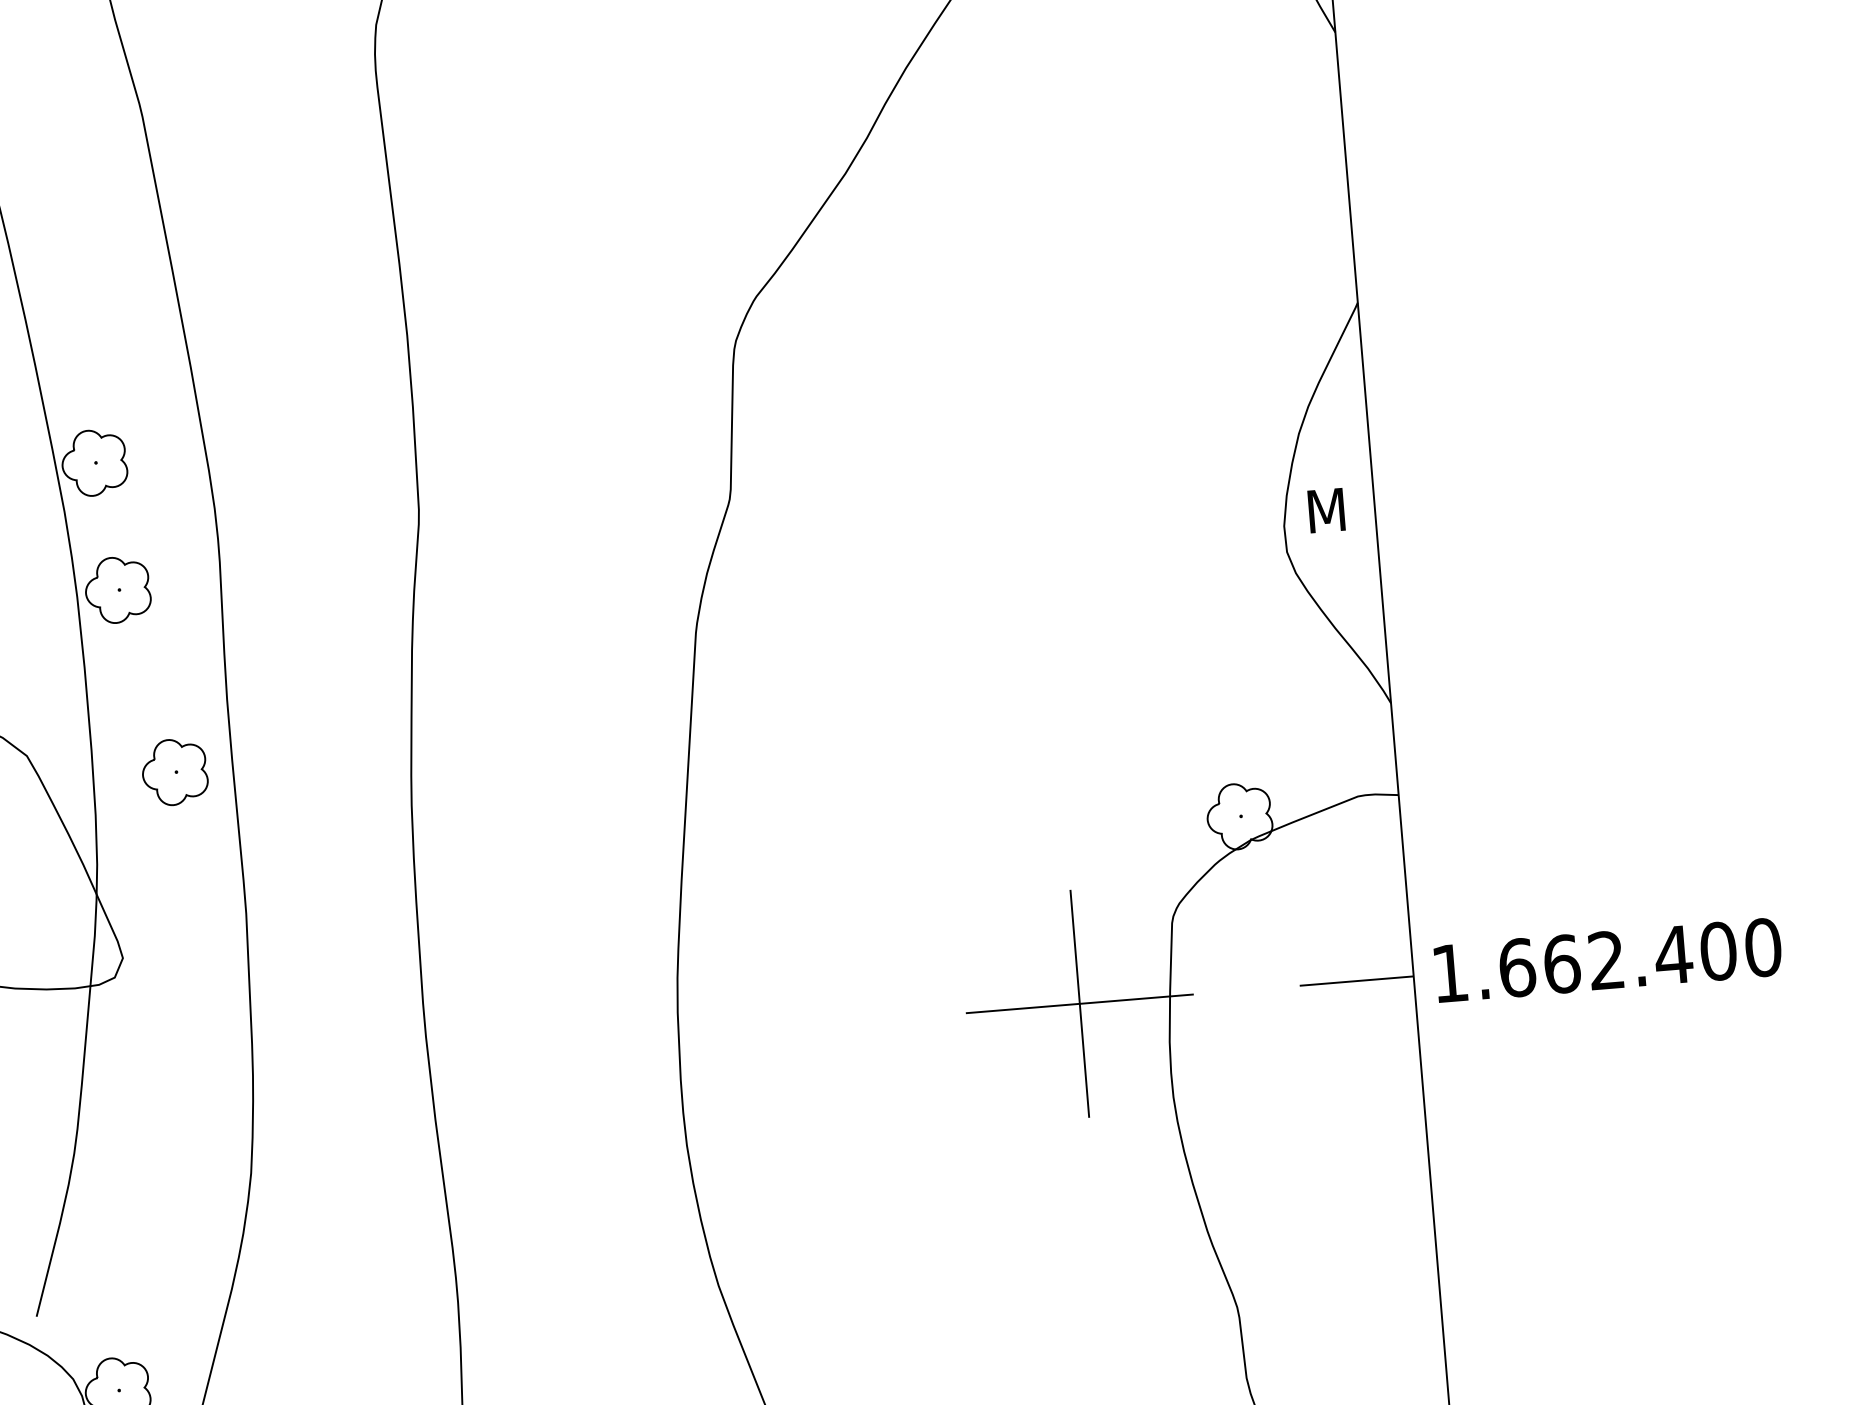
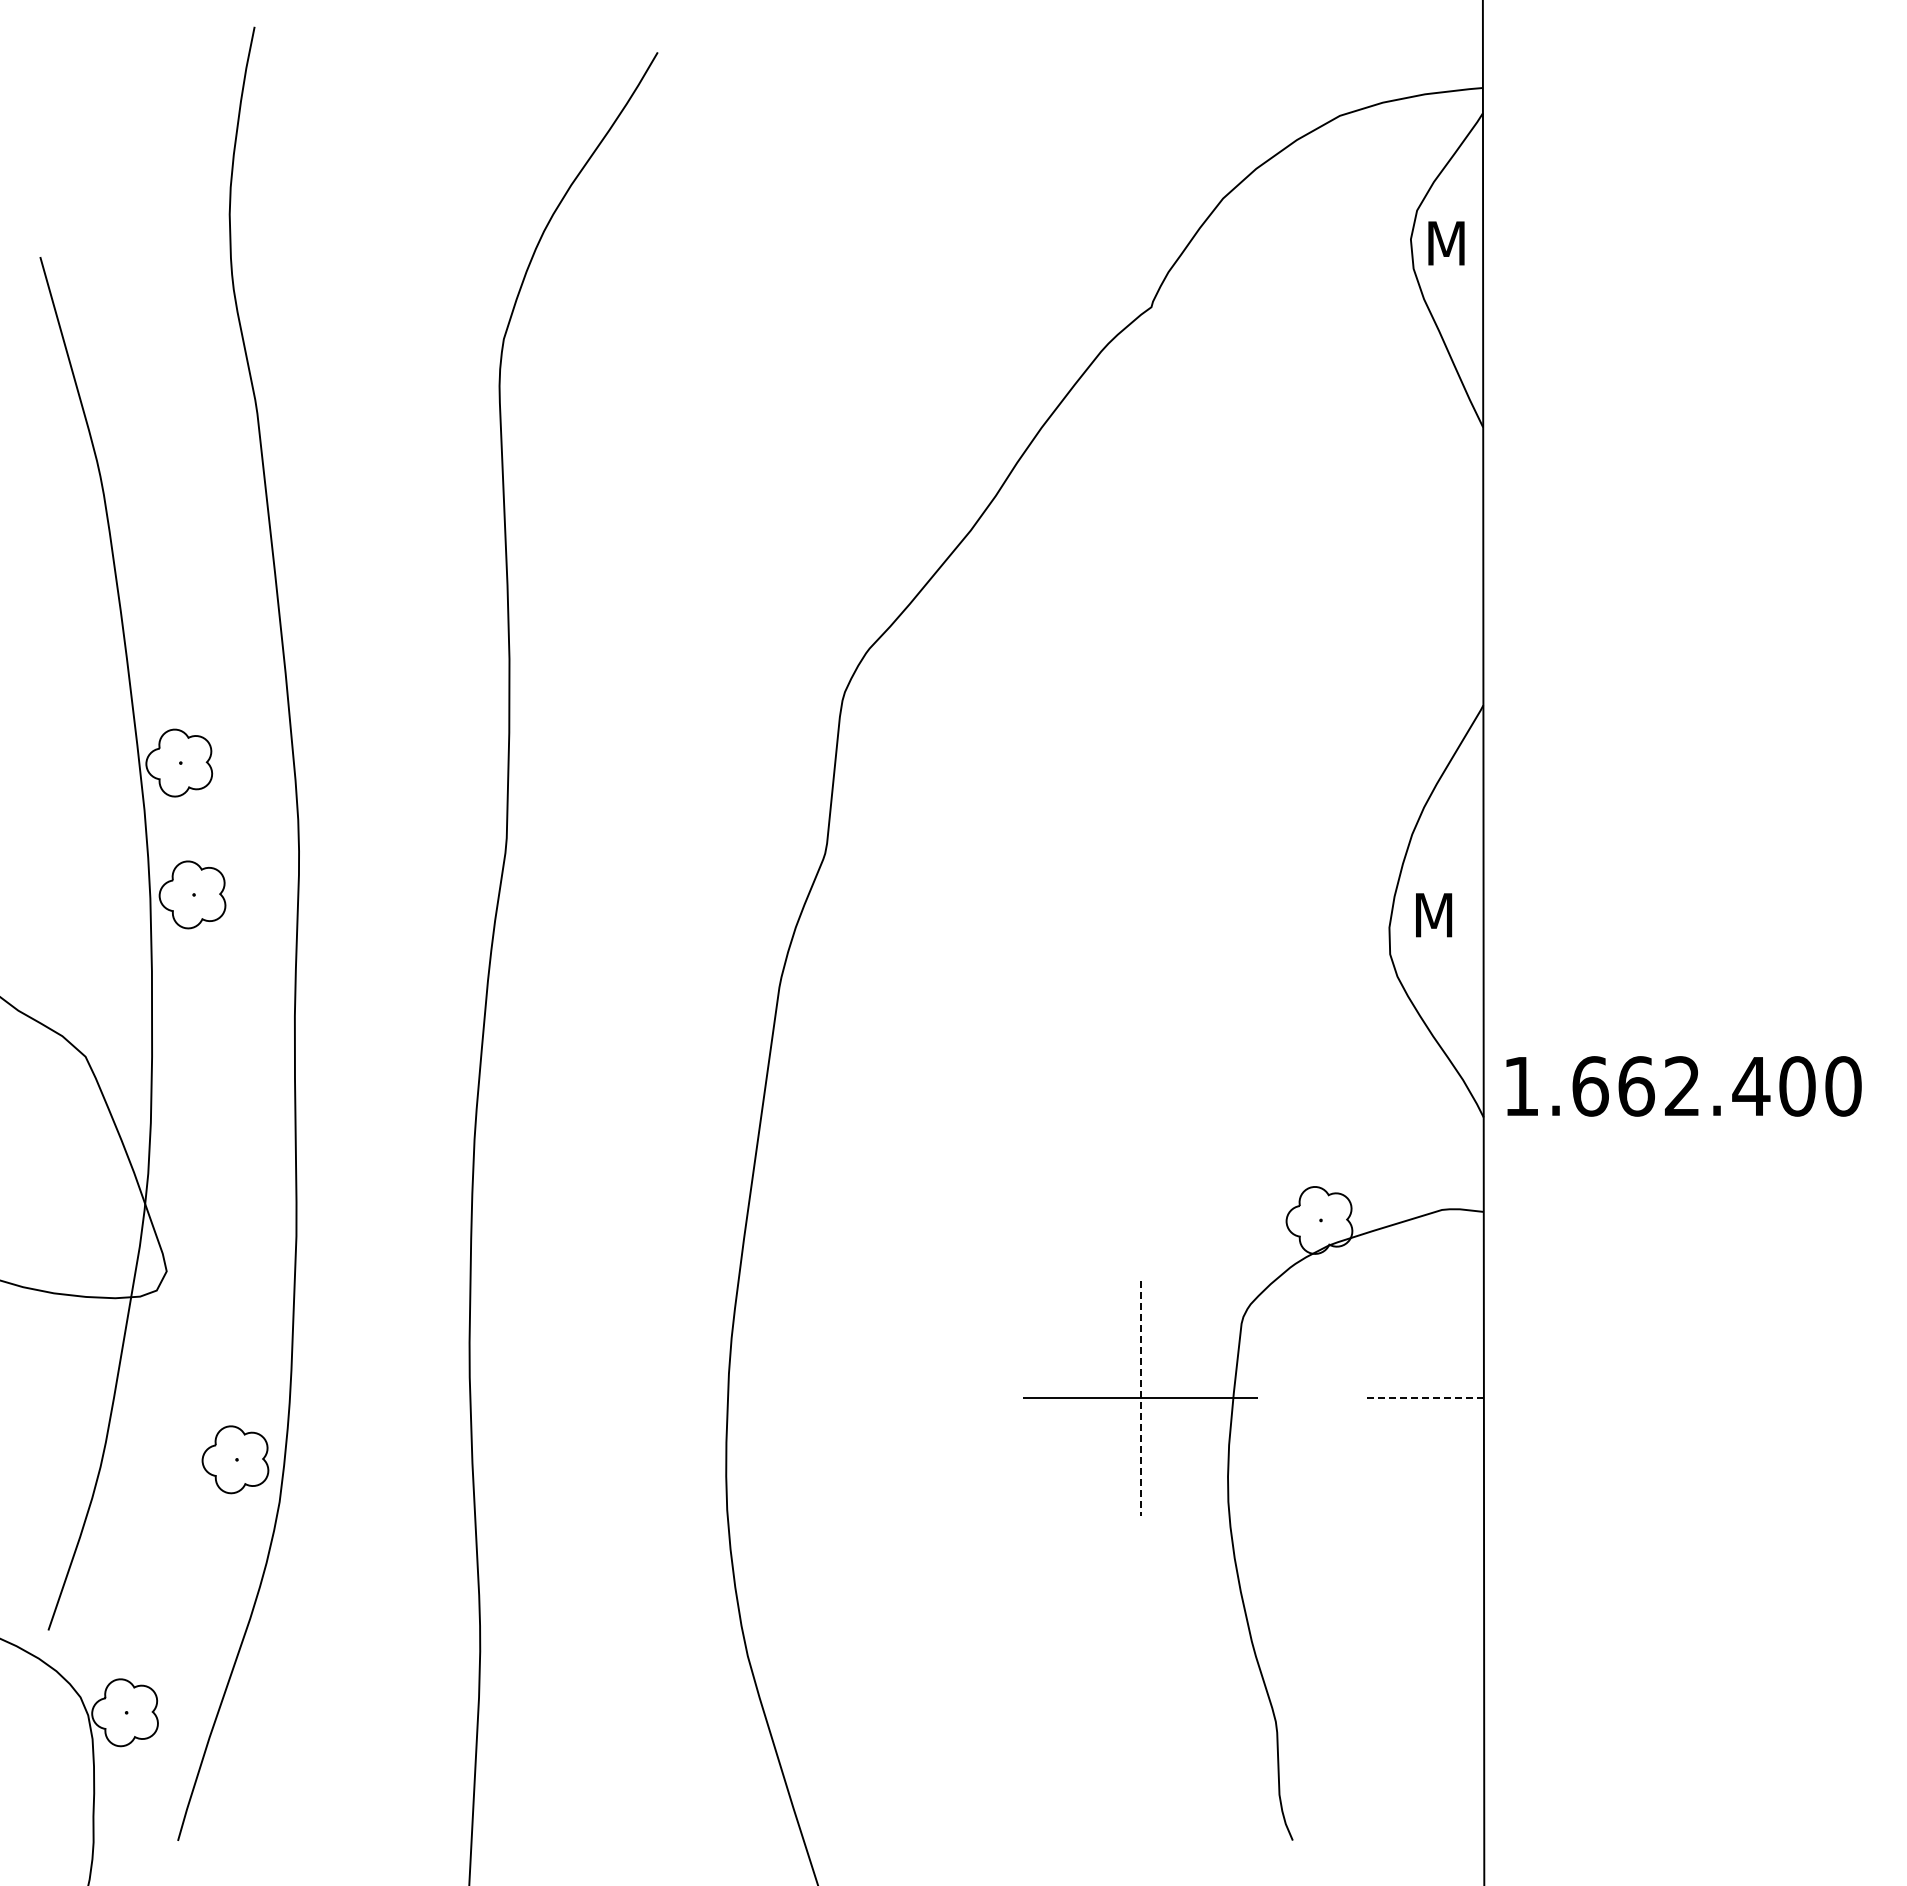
part: (174, 771) -> (235, 1459), moved
text: (1607, 960) -> (1683, 1086), moved
line: (1356, 981) -> (1425, 1398), solid -> dashed
line: (1079, 1003) -> (1140, 1398), solid -> dashed

